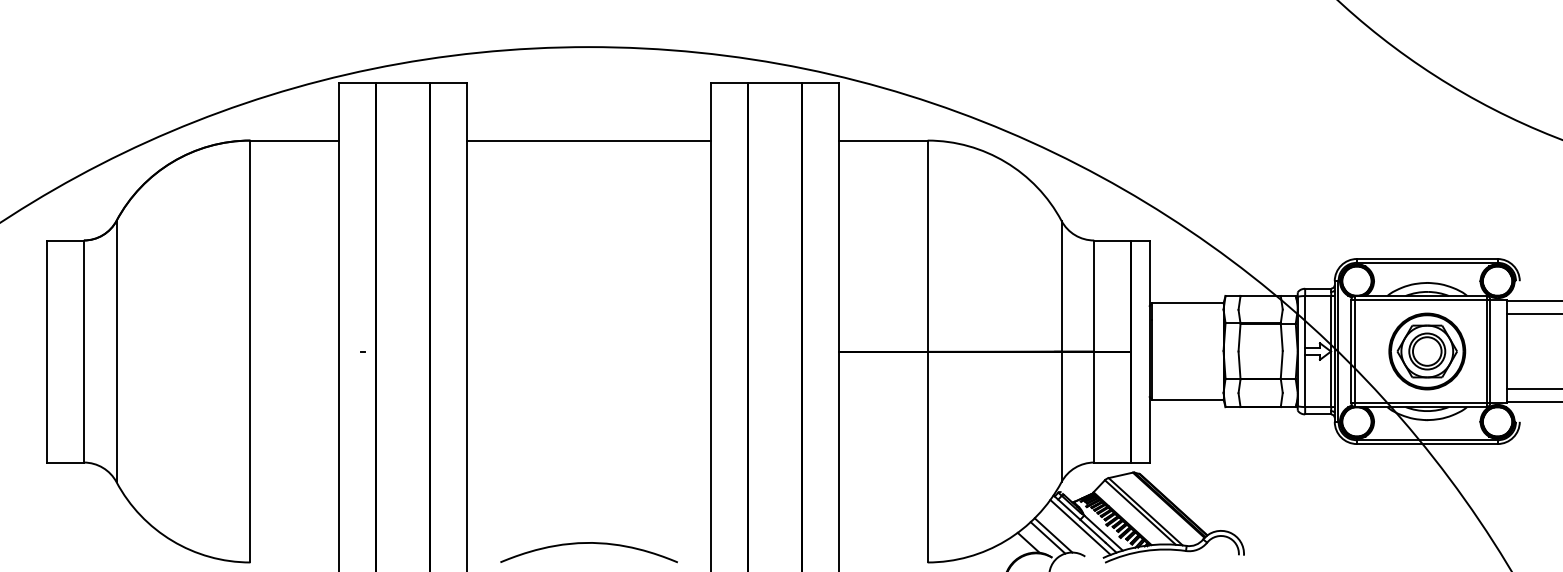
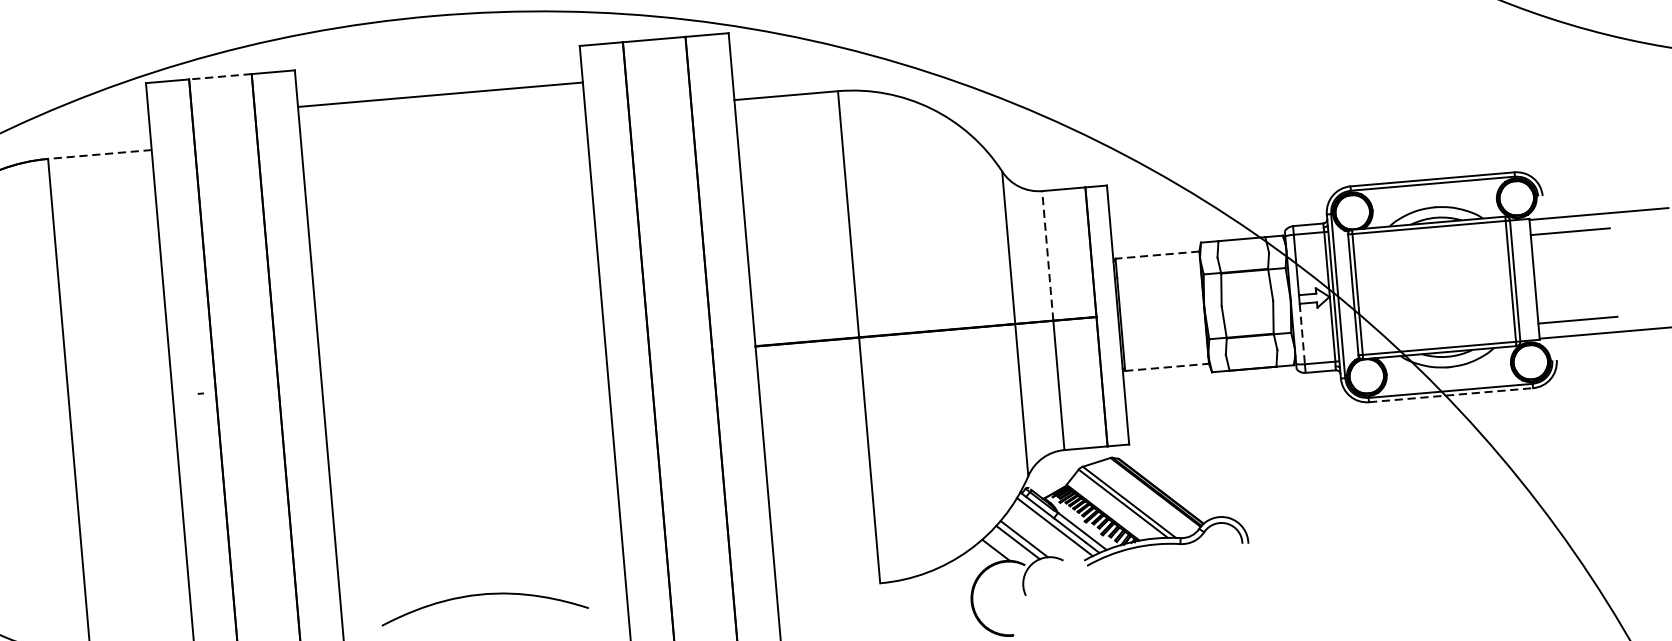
line: (403, 83) -> (220, 77), solid -> dashed
line: (294, 140) -> (99, 154), solid -> dashed
line: (588, 140) -> (439, 94), moved
line: (1094, 296) -> (1048, 256), solid -> dashed
line: (1187, 303) -> (1157, 255), solid -> dashed
part: (1427, 351) -> (1442, 287), removed
line: (1305, 381) -> (1302, 334), solid -> dashed
line: (1187, 399) -> (1166, 367), solid -> dashed
line: (1427, 444) -> (1451, 395), solid -> dashed

